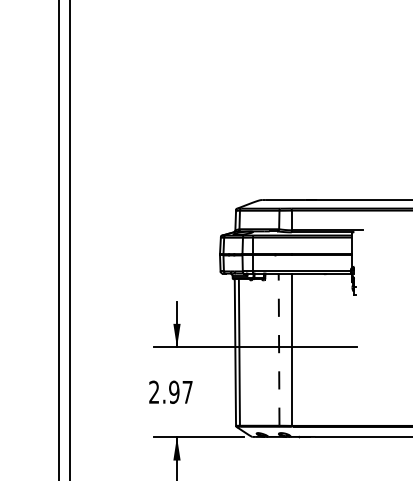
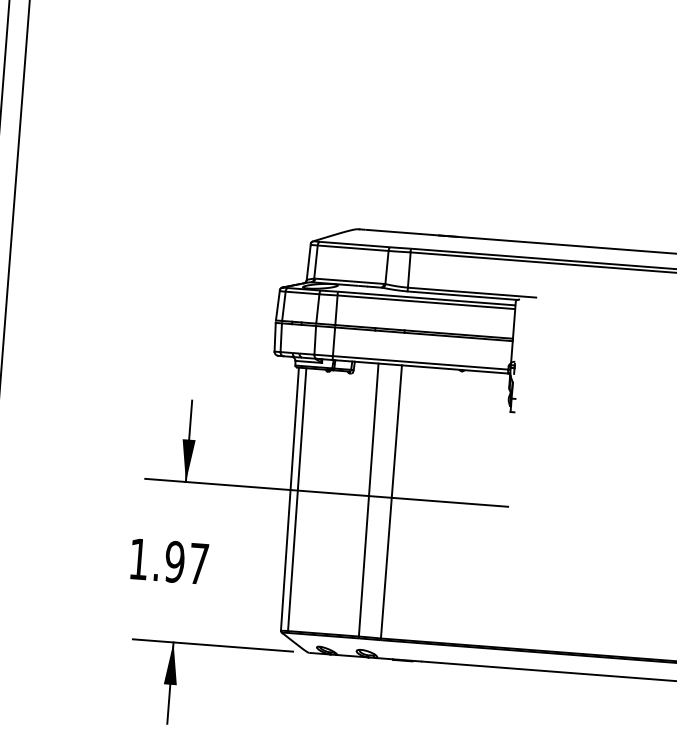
line: (279, 349) -> (369, 499), dashed -> solid
text: (154, 391) -> (139, 557), 2.97 -> 1.97

